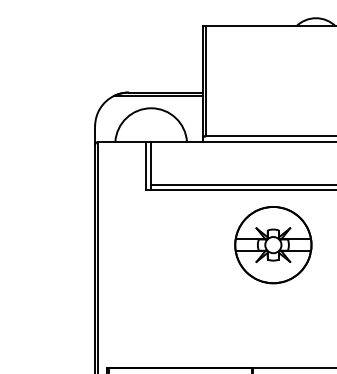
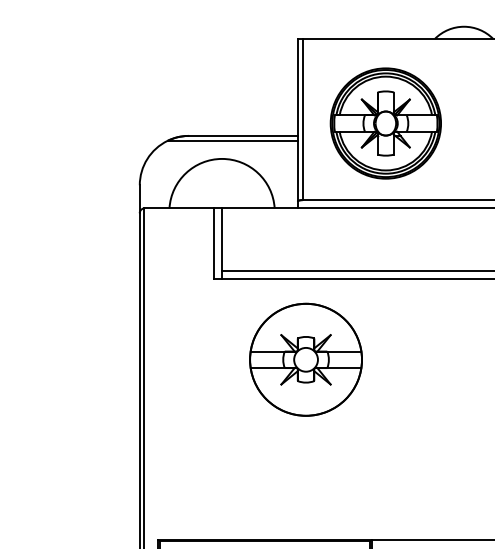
part: (262, 83) -> (385, 122), added
part: (273, 245) -> (306, 360), moved

